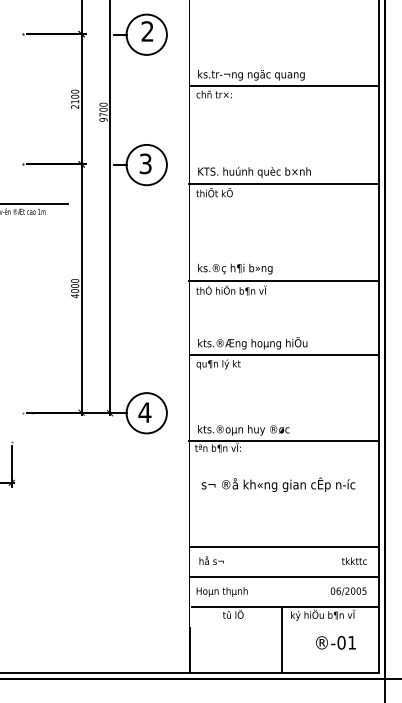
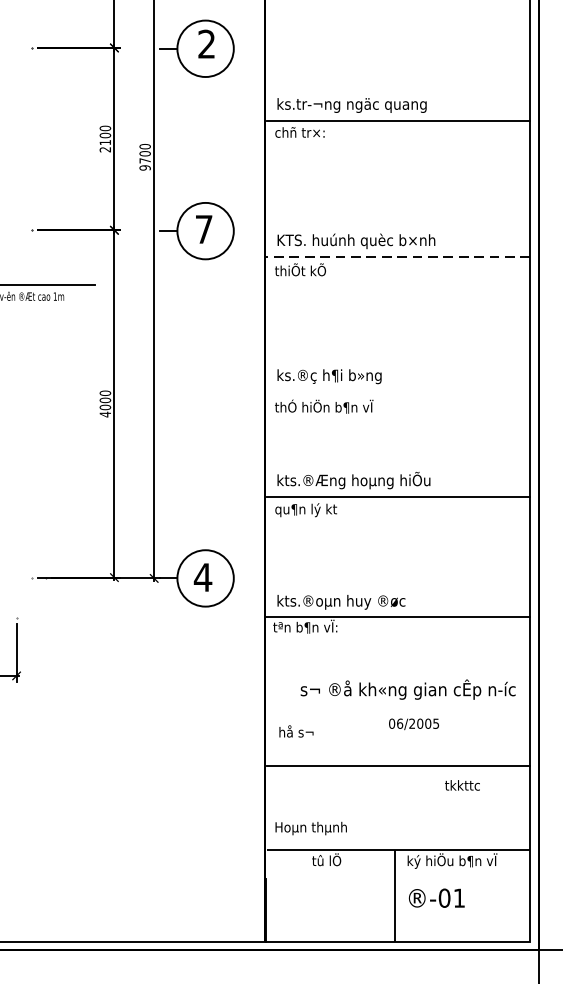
text: (145, 163) -> (203, 228), 3 -> 7
line: (284, 183) -> (398, 256), solid -> dashed
line: (283, 281) -> (396, 394), removed
text: (278, 484) -> (408, 689), moved
text: (211, 560) -> (296, 731), moved
text: (354, 560) -> (462, 784), moved
line: (284, 577) -> (398, 808), removed
text: (348, 591) -> (413, 724), moved
text: (335, 642) -> (436, 897), moved

